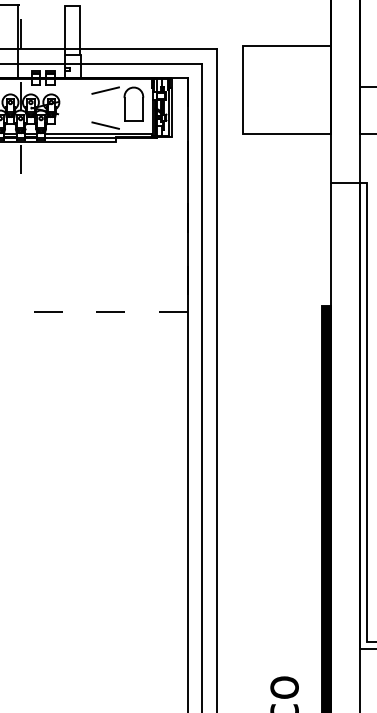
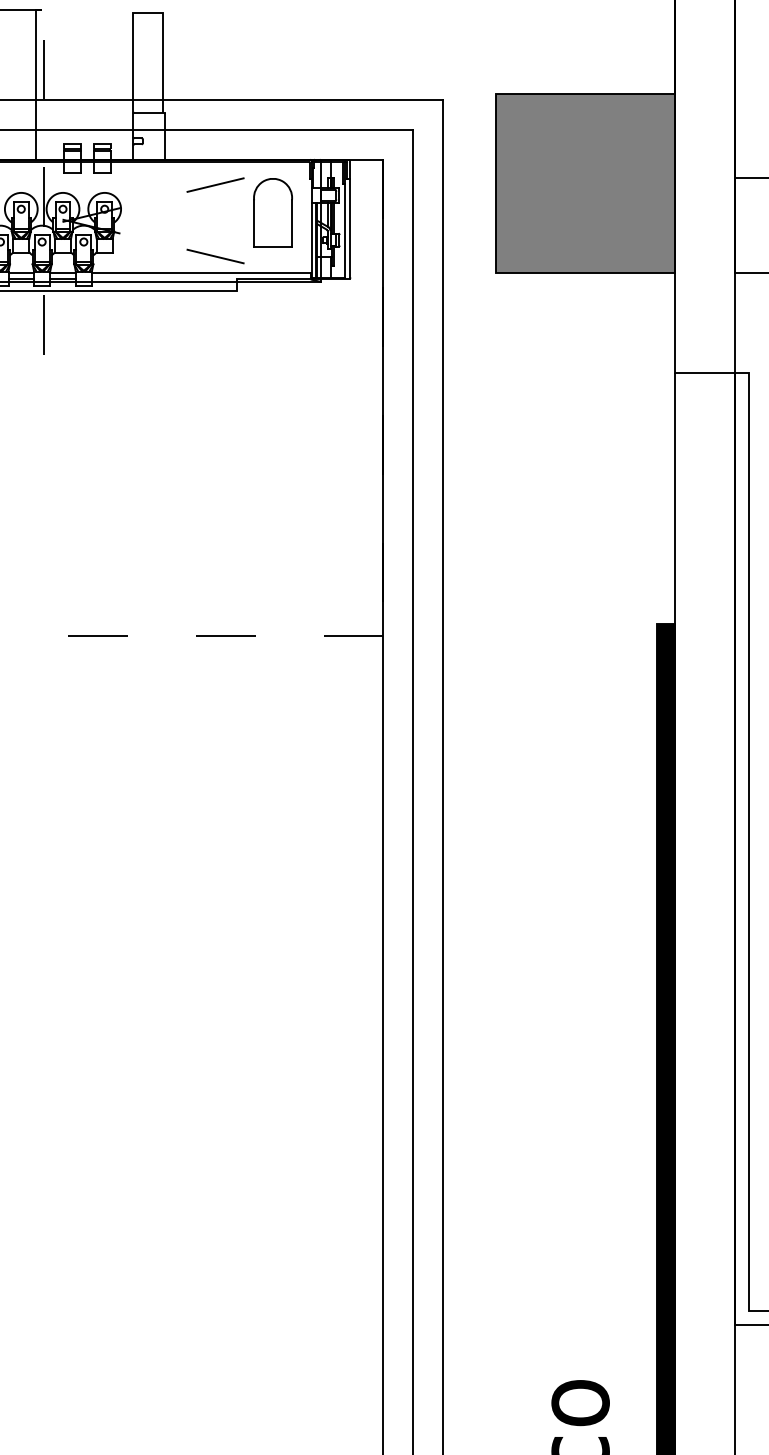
fill: (286, 89) -> (584, 182), added

